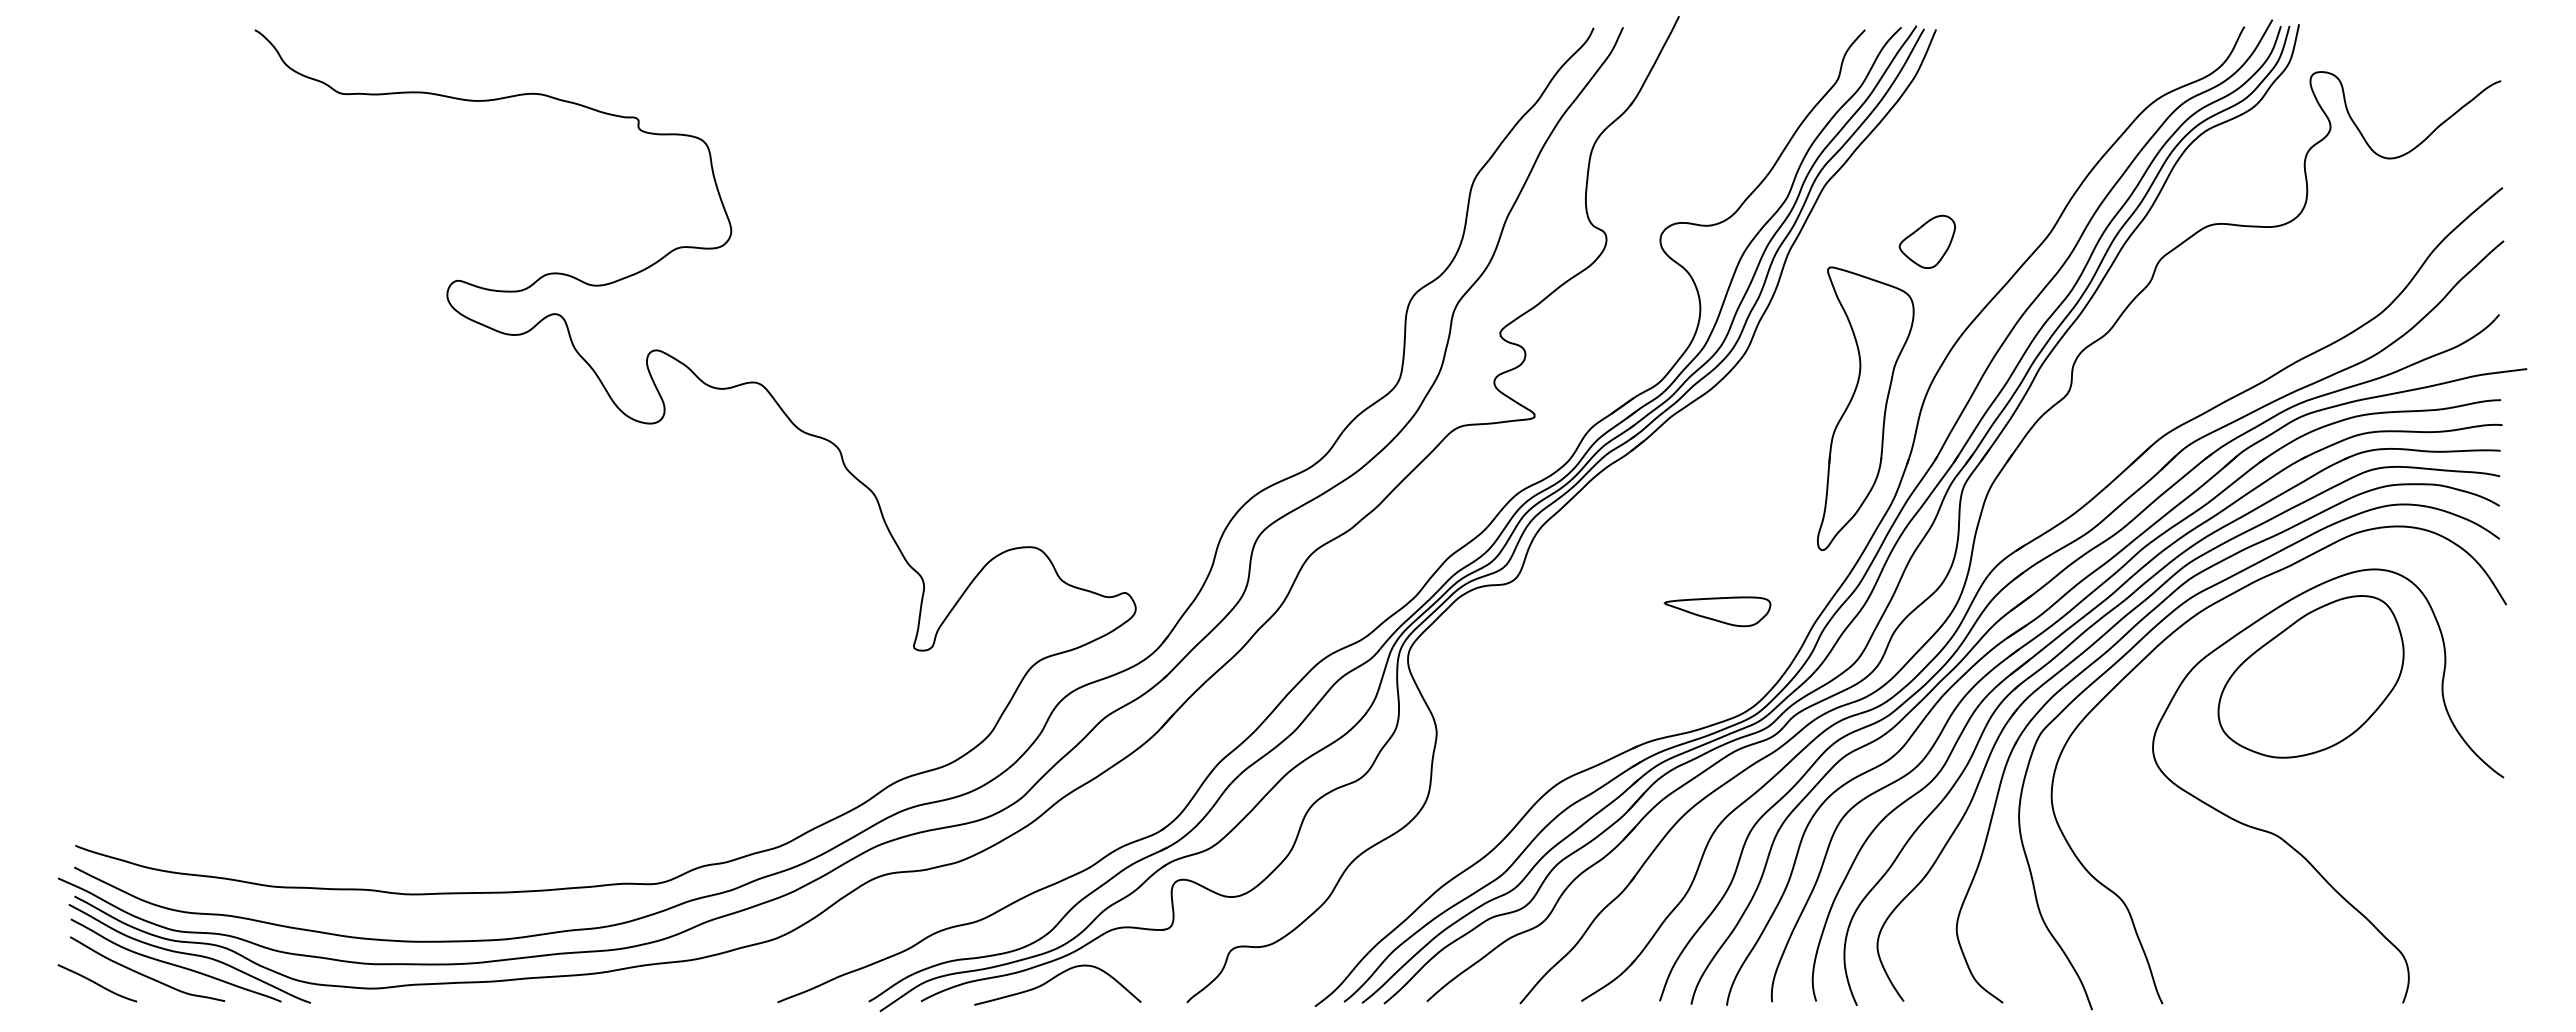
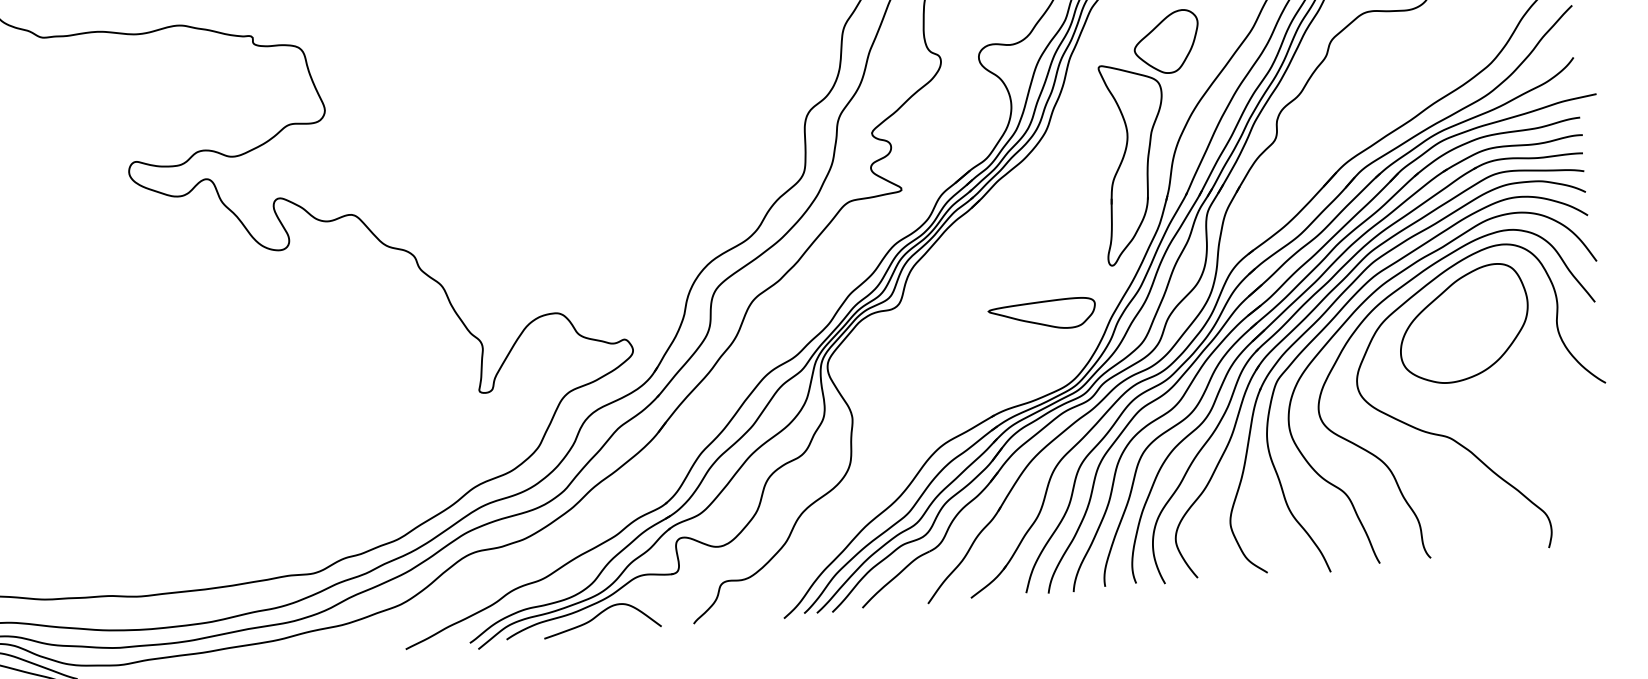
part: (1927, 241) -> (1166, 42), size x1.67
part: (1717, 611) -> (1042, 315), size x1.43
curve: (2185, 866) -> (1387, 465), added

